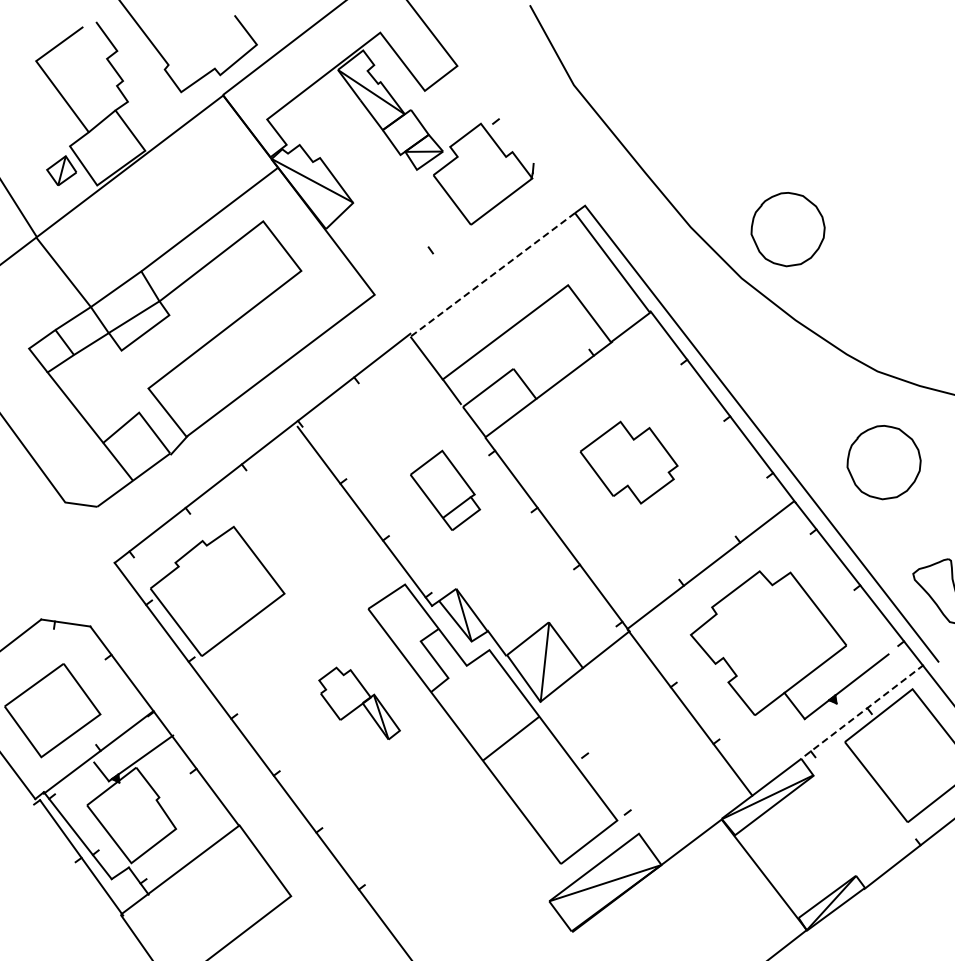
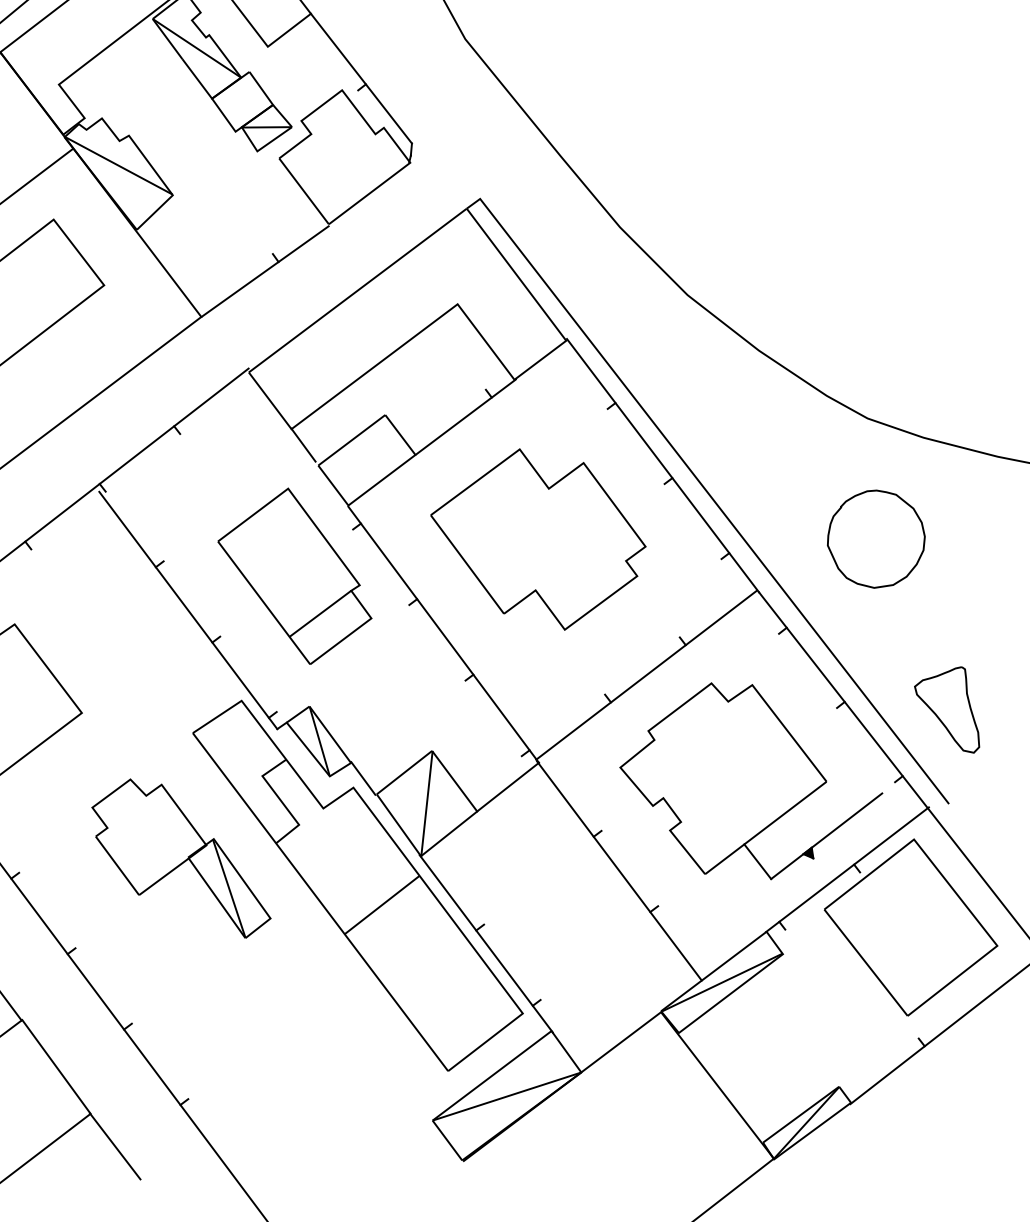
line: (495, 114) -> (361, 78), added
curve: (757, 244) -> (708, 250), removed
line: (422, 260) -> (264, 271), added
line: (492, 274) -> (357, 290), dashed -> solid
part: (628, 462) -> (537, 539), size x1.67
part: (445, 490) -> (295, 576), size x1.67
part: (359, 703) -> (181, 858), size x1.67
line: (861, 712) -> (846, 870), dashed -> solid
line: (589, 767) -> (485, 943), added
line: (309, 920) -> (114, 1145), added

